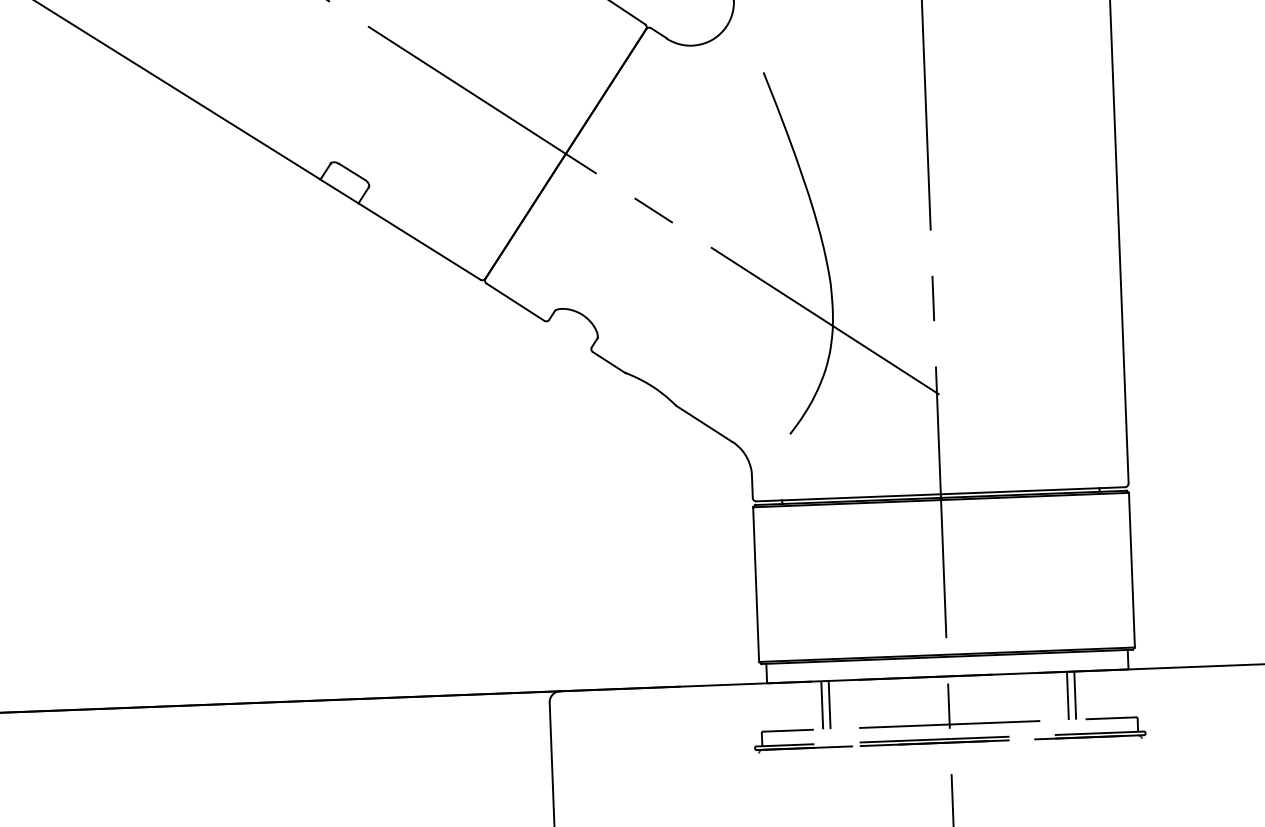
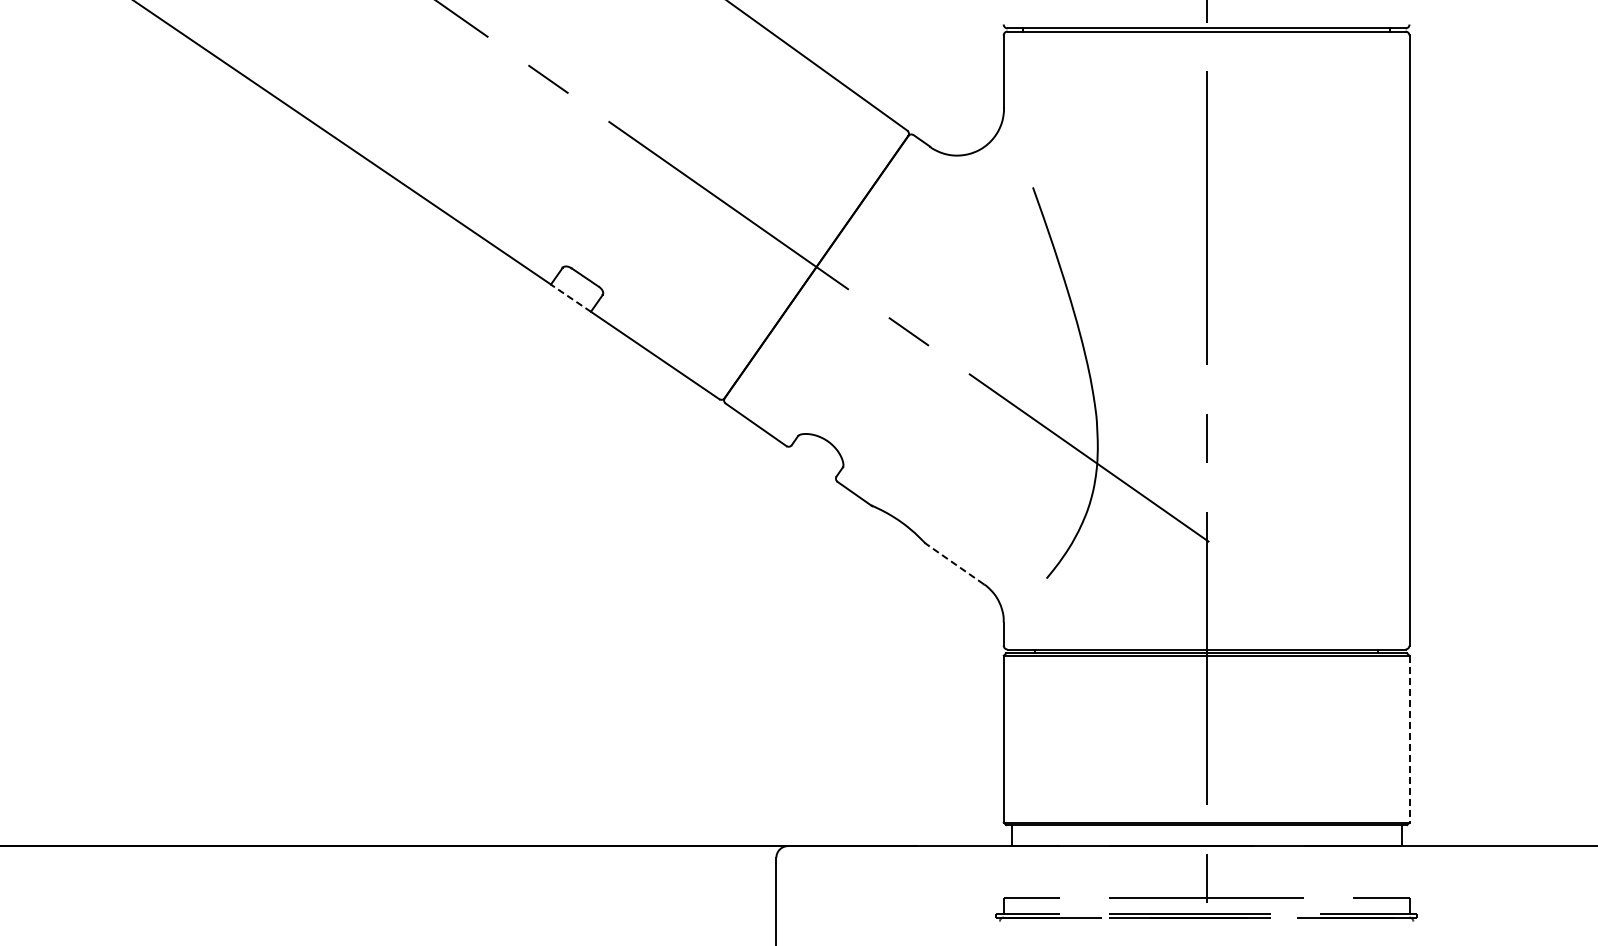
line: (339, 191) -> (570, 298), solid -> dashed
line: (704, 423) -> (954, 563), solid -> dashed
line: (1131, 570) -> (1409, 739), solid -> dashed
line: (1075, 695) -> (1343, 872), removed
line: (1068, 696) -> (1335, 872), removed
line: (822, 705) -> (1070, 872), removed
line: (830, 705) -> (1078, 872), removed

